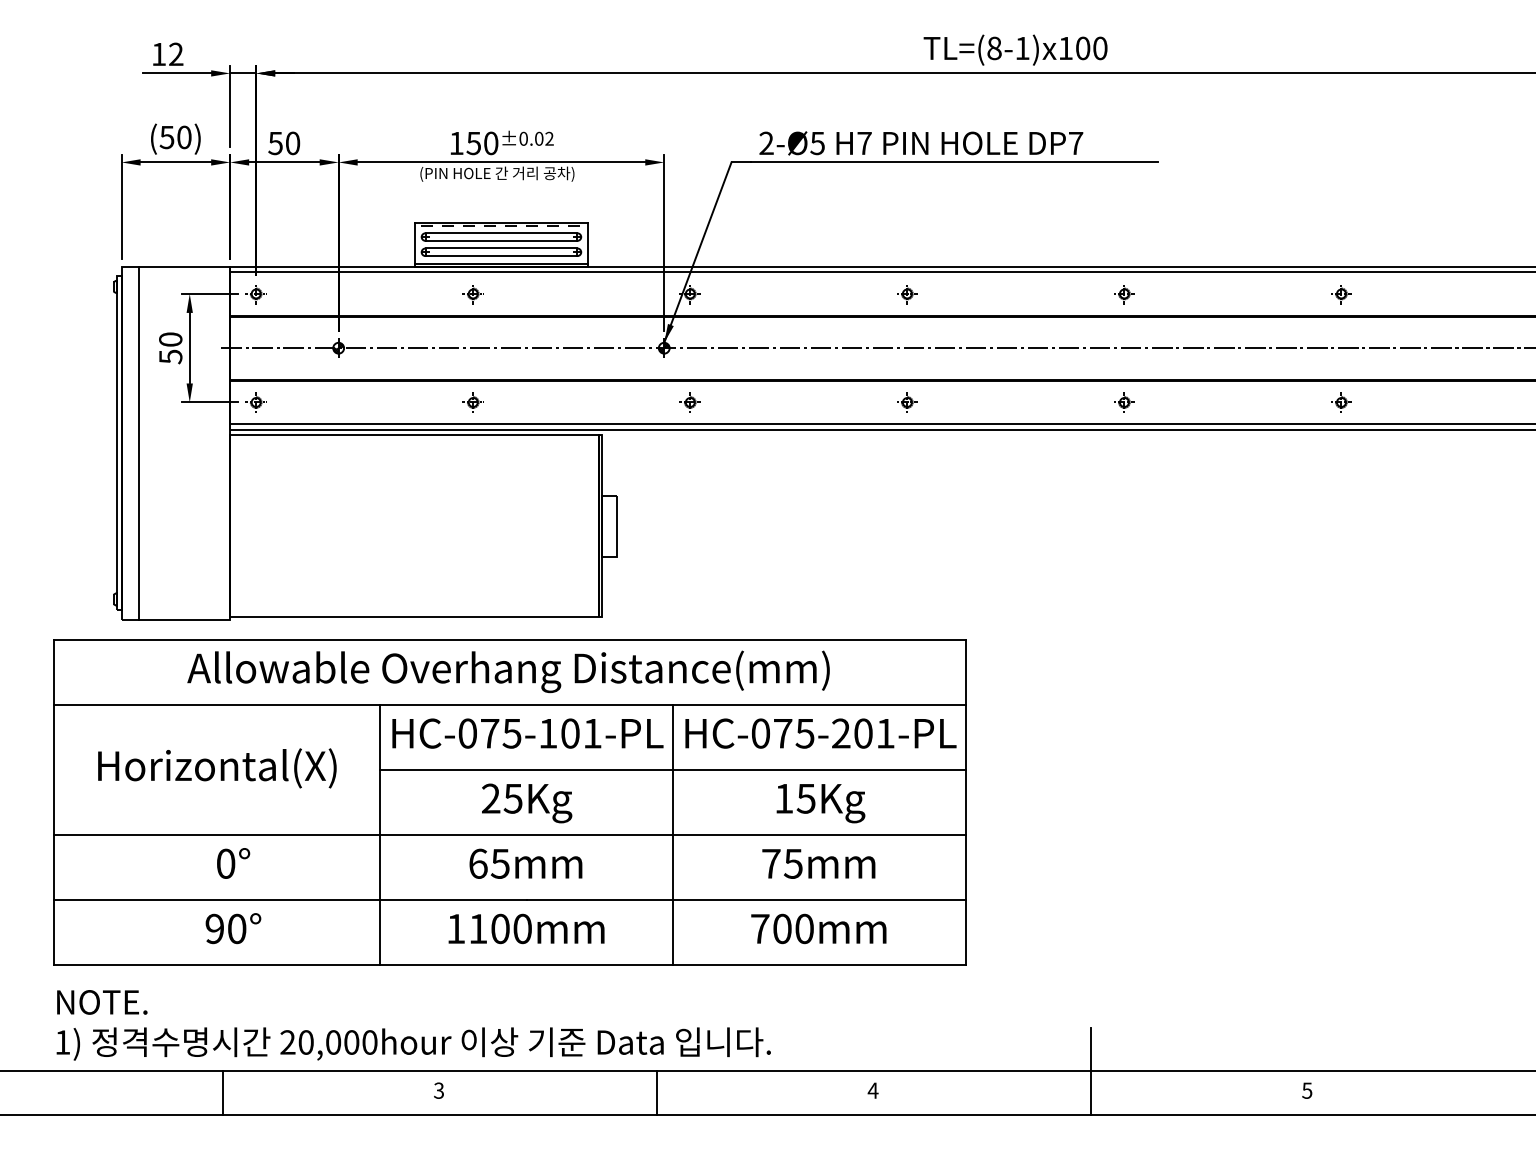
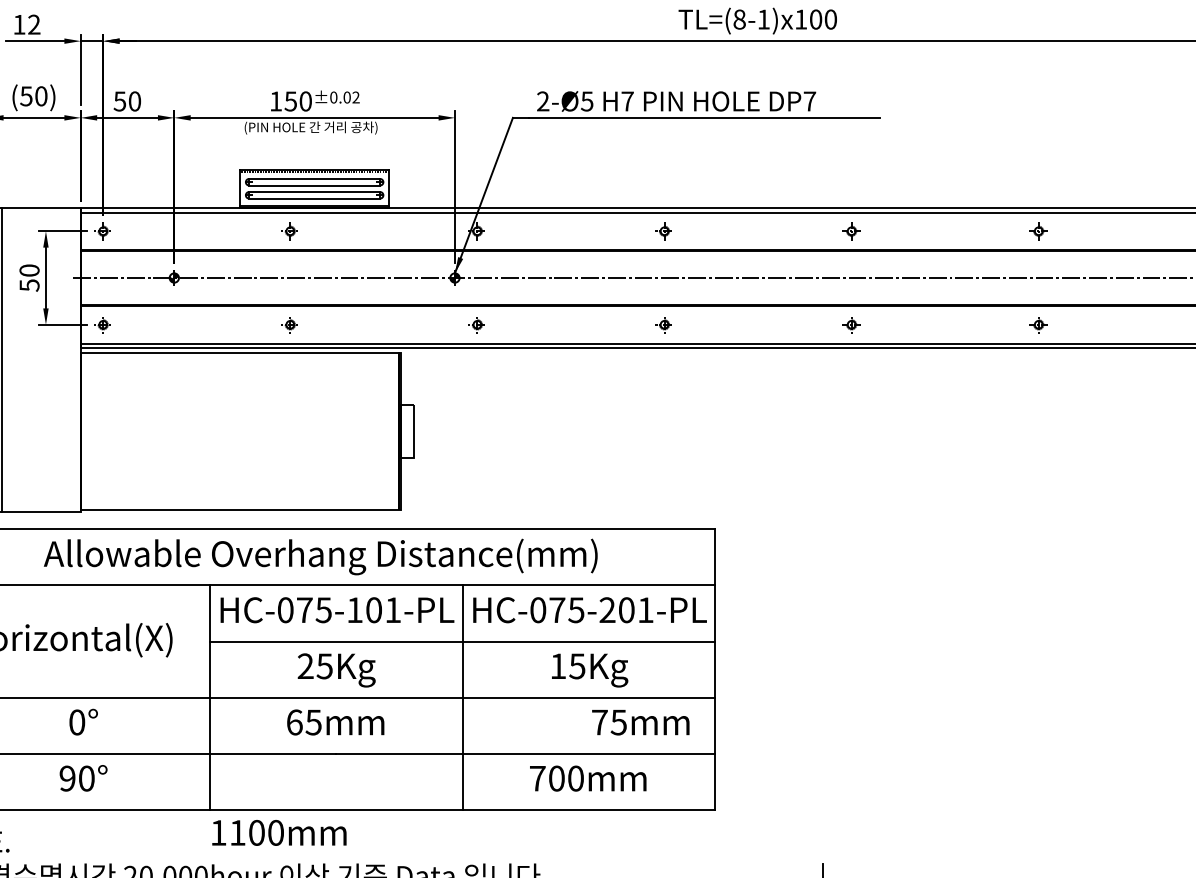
text: (818, 863) -> (640, 722), moved
text: (526, 928) -> (279, 832), moved

